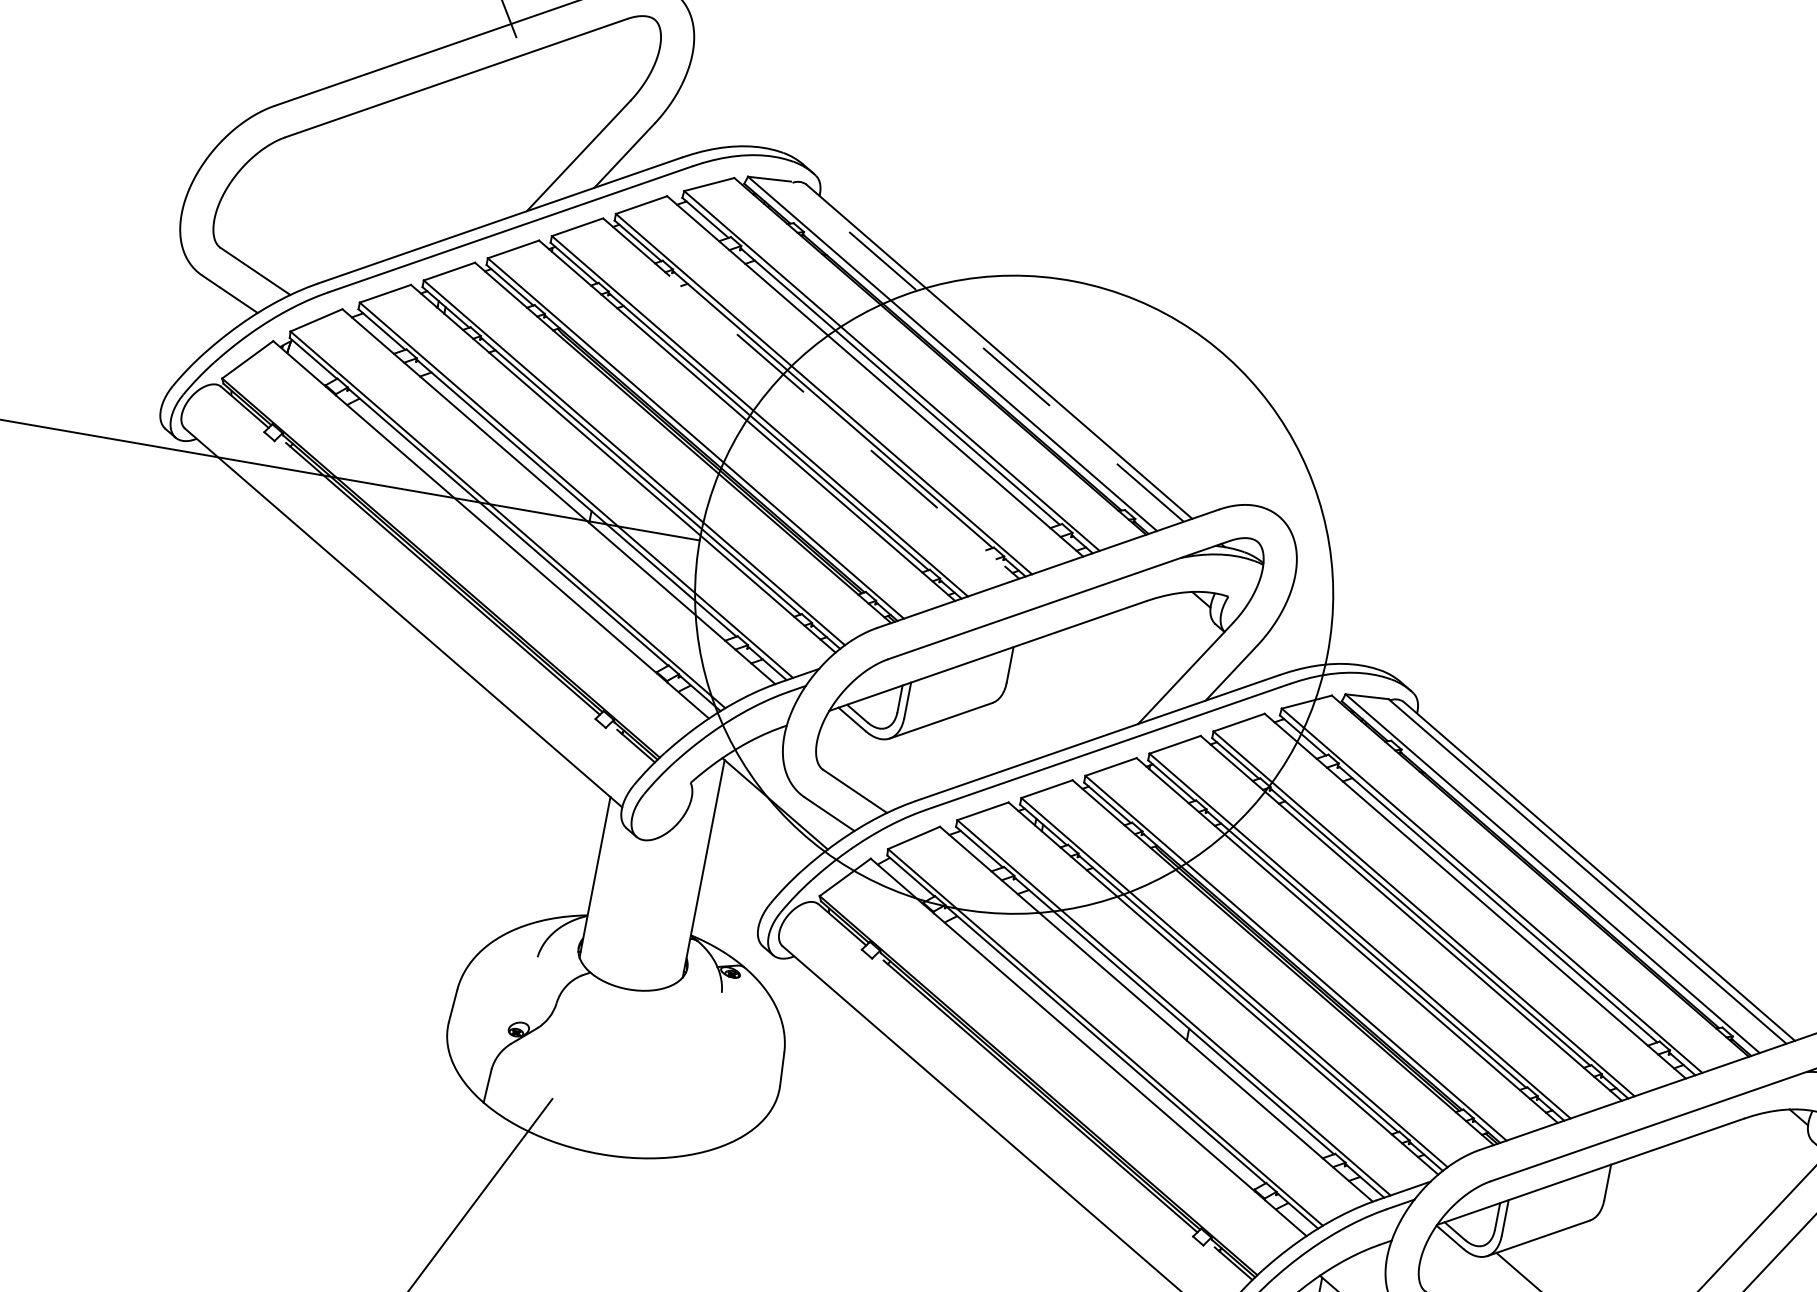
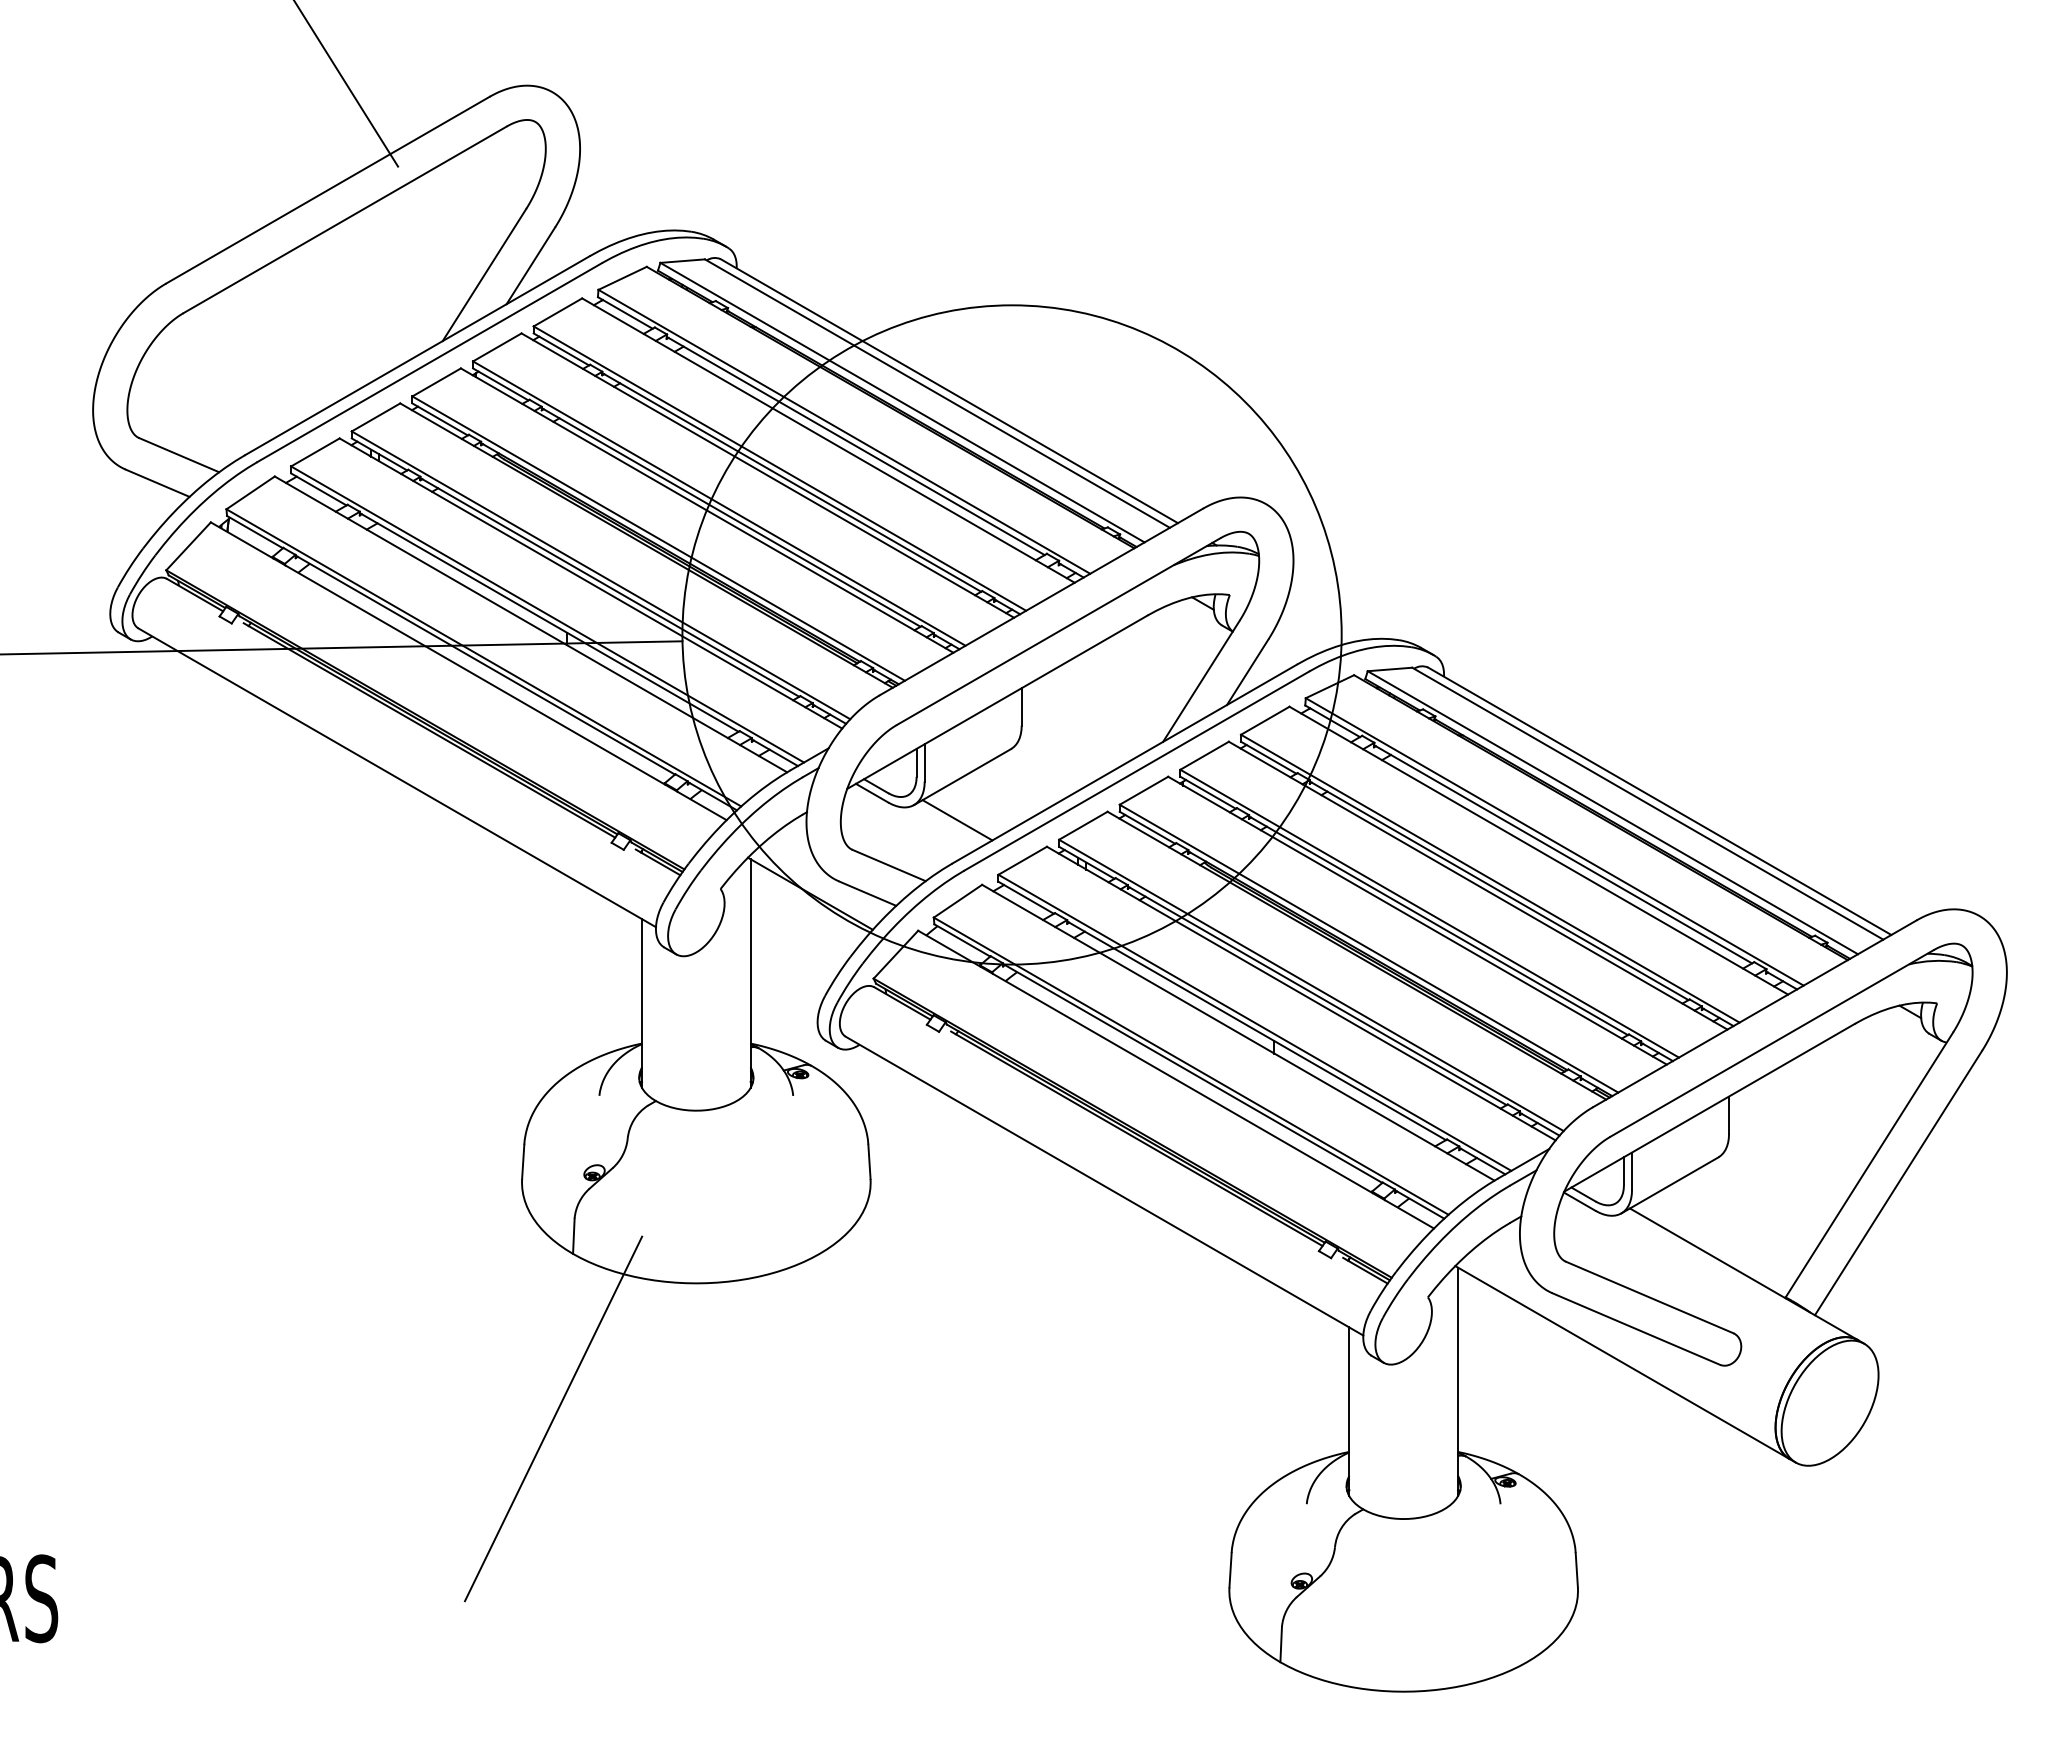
line: (986, 351) -> (936, 393), dashed -> solid
line: (811, 398) -> (768, 475), dashed -> solid
line: (928, 761) -> (957, 820), added

